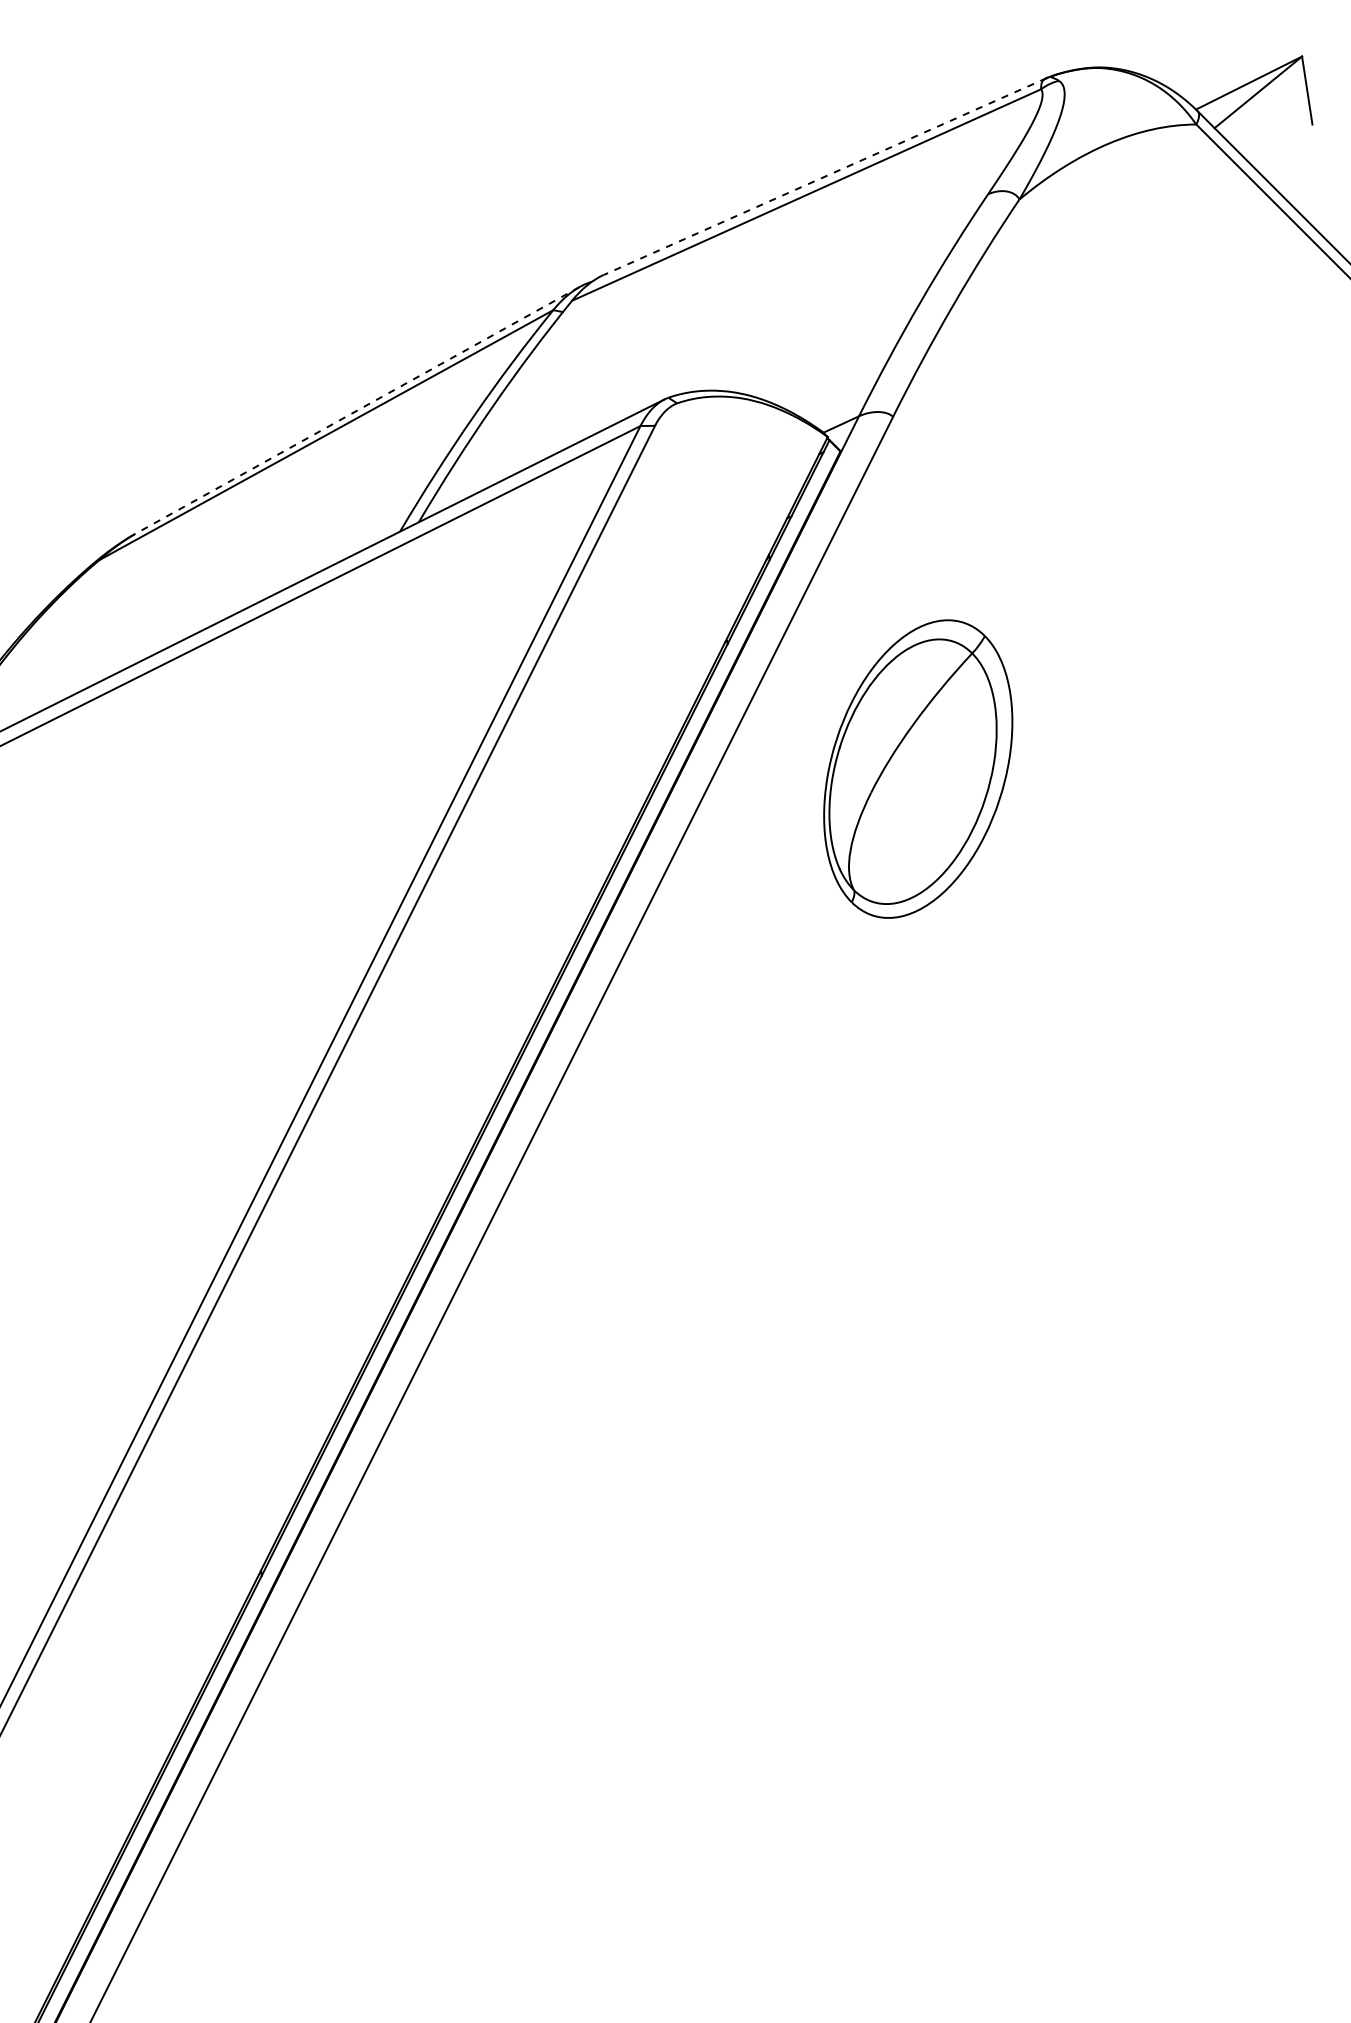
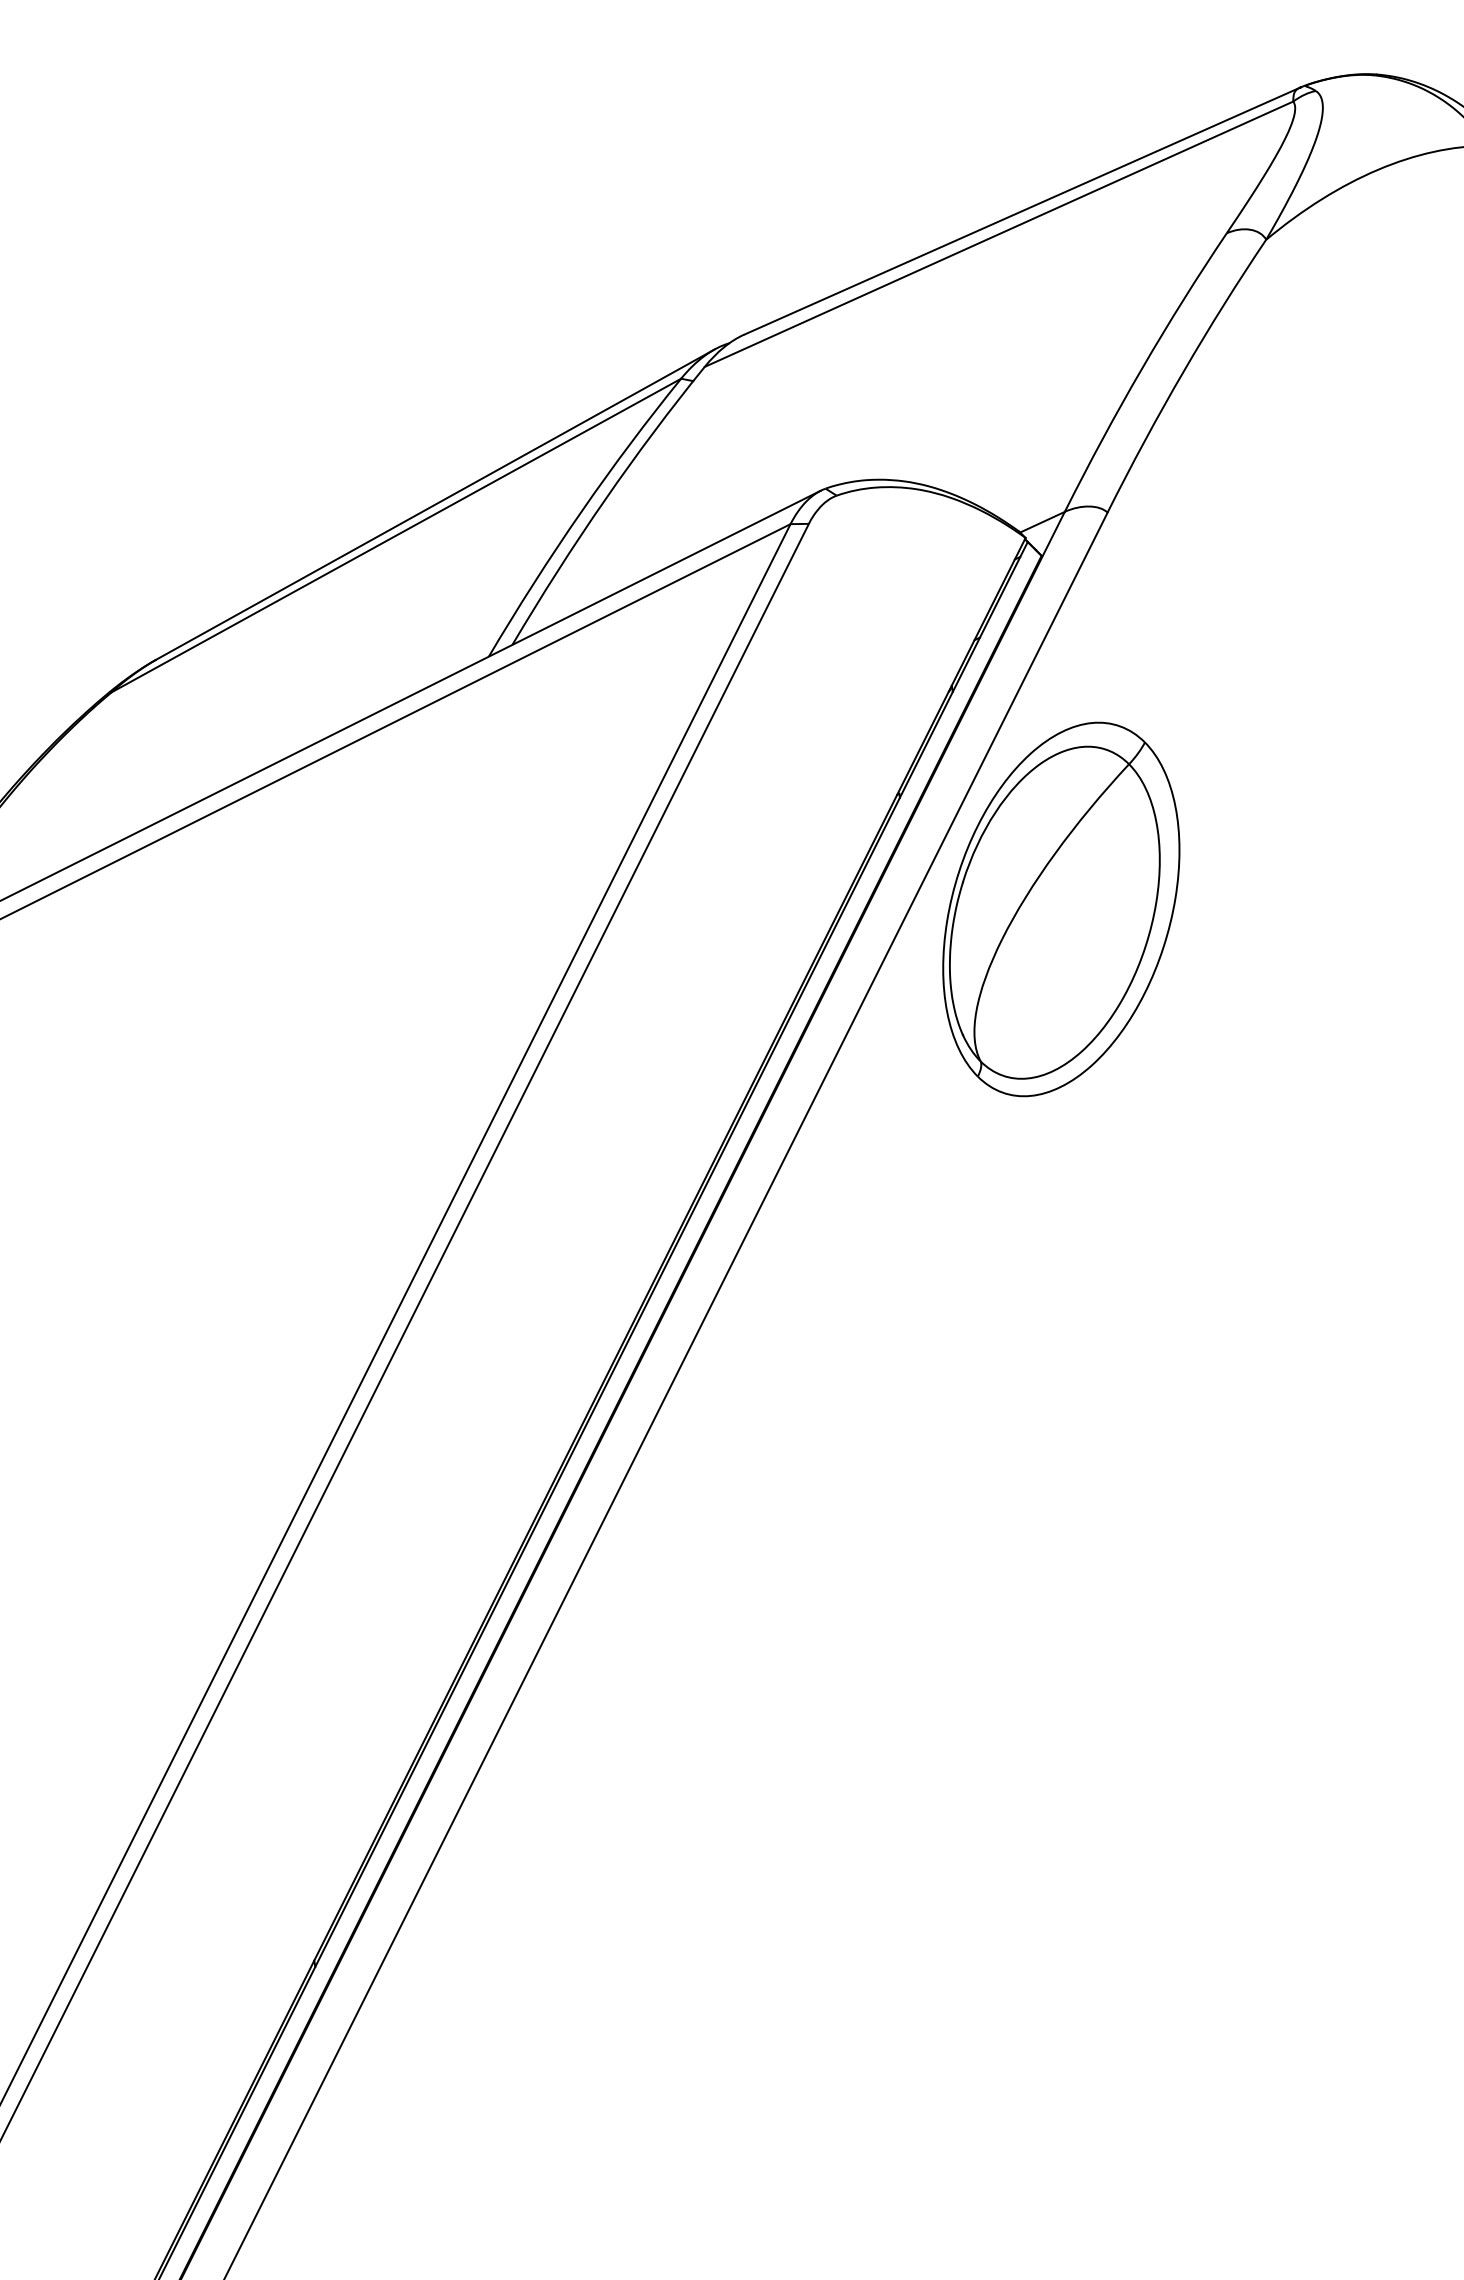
line: (825, 176) -> (1022, 210), dashed -> solid
line: (357, 410) -> (435, 504), dashed -> solid
part: (918, 768) -> (1061, 908), moved

